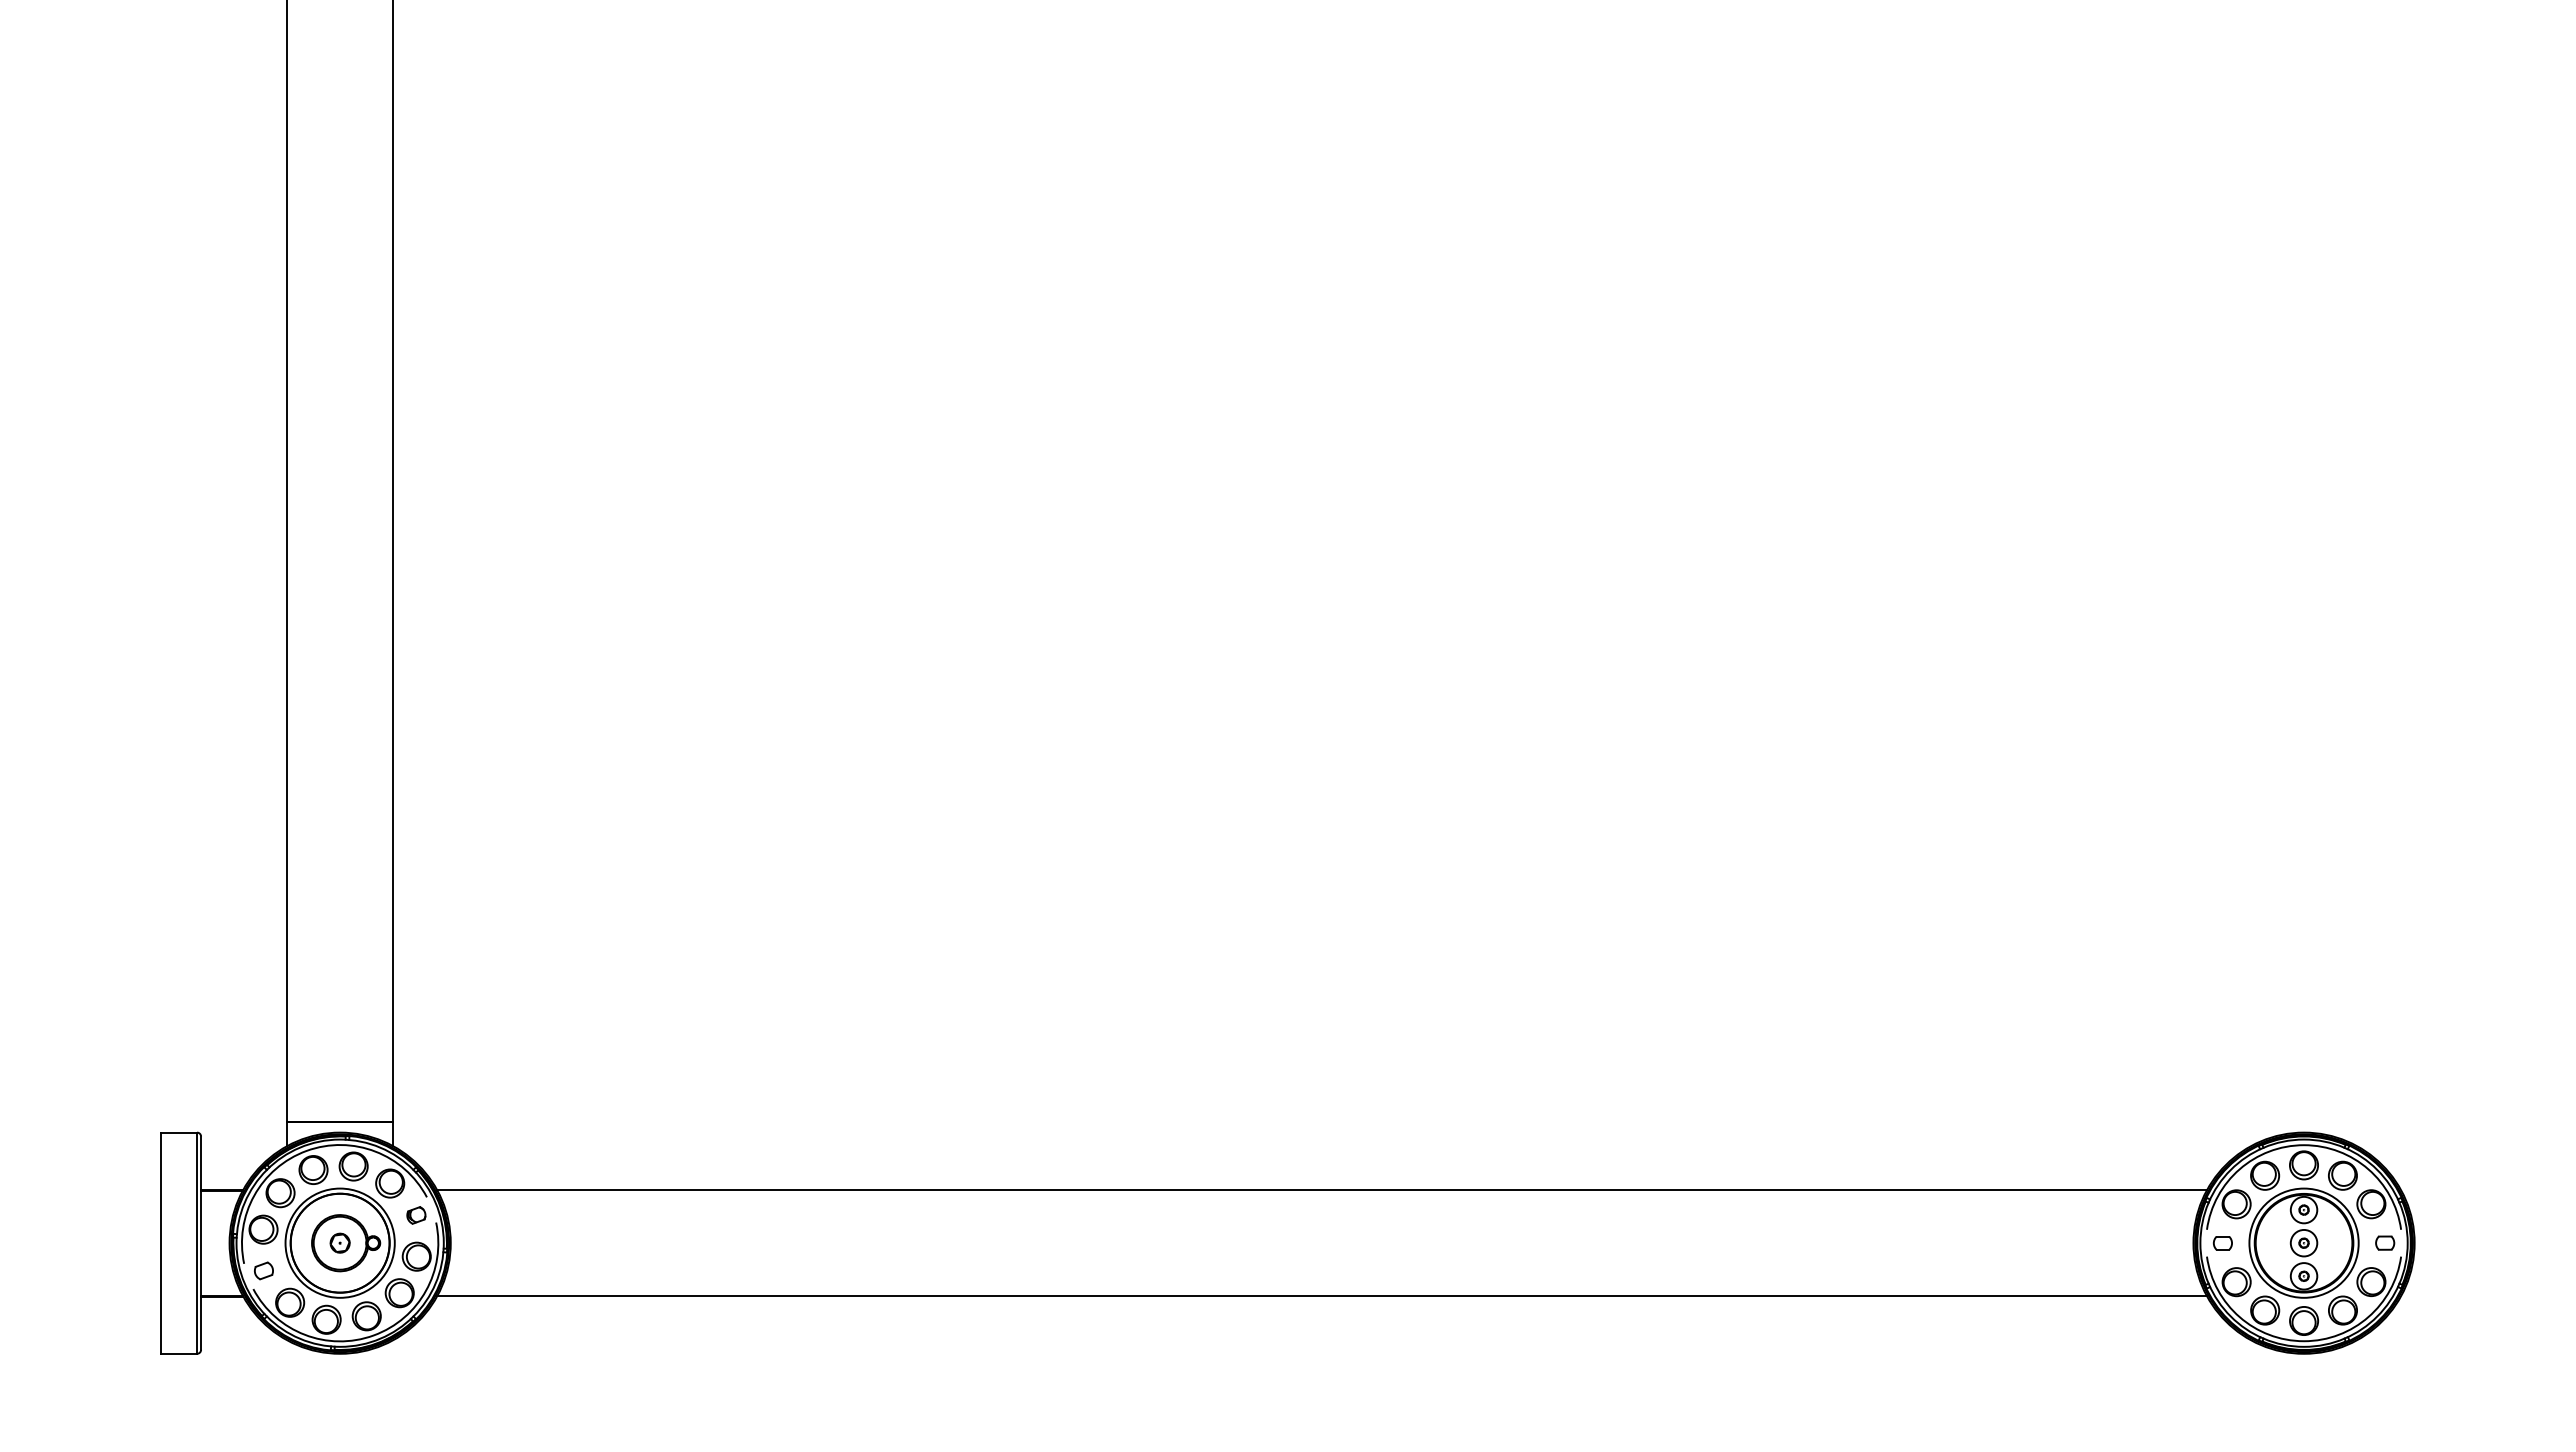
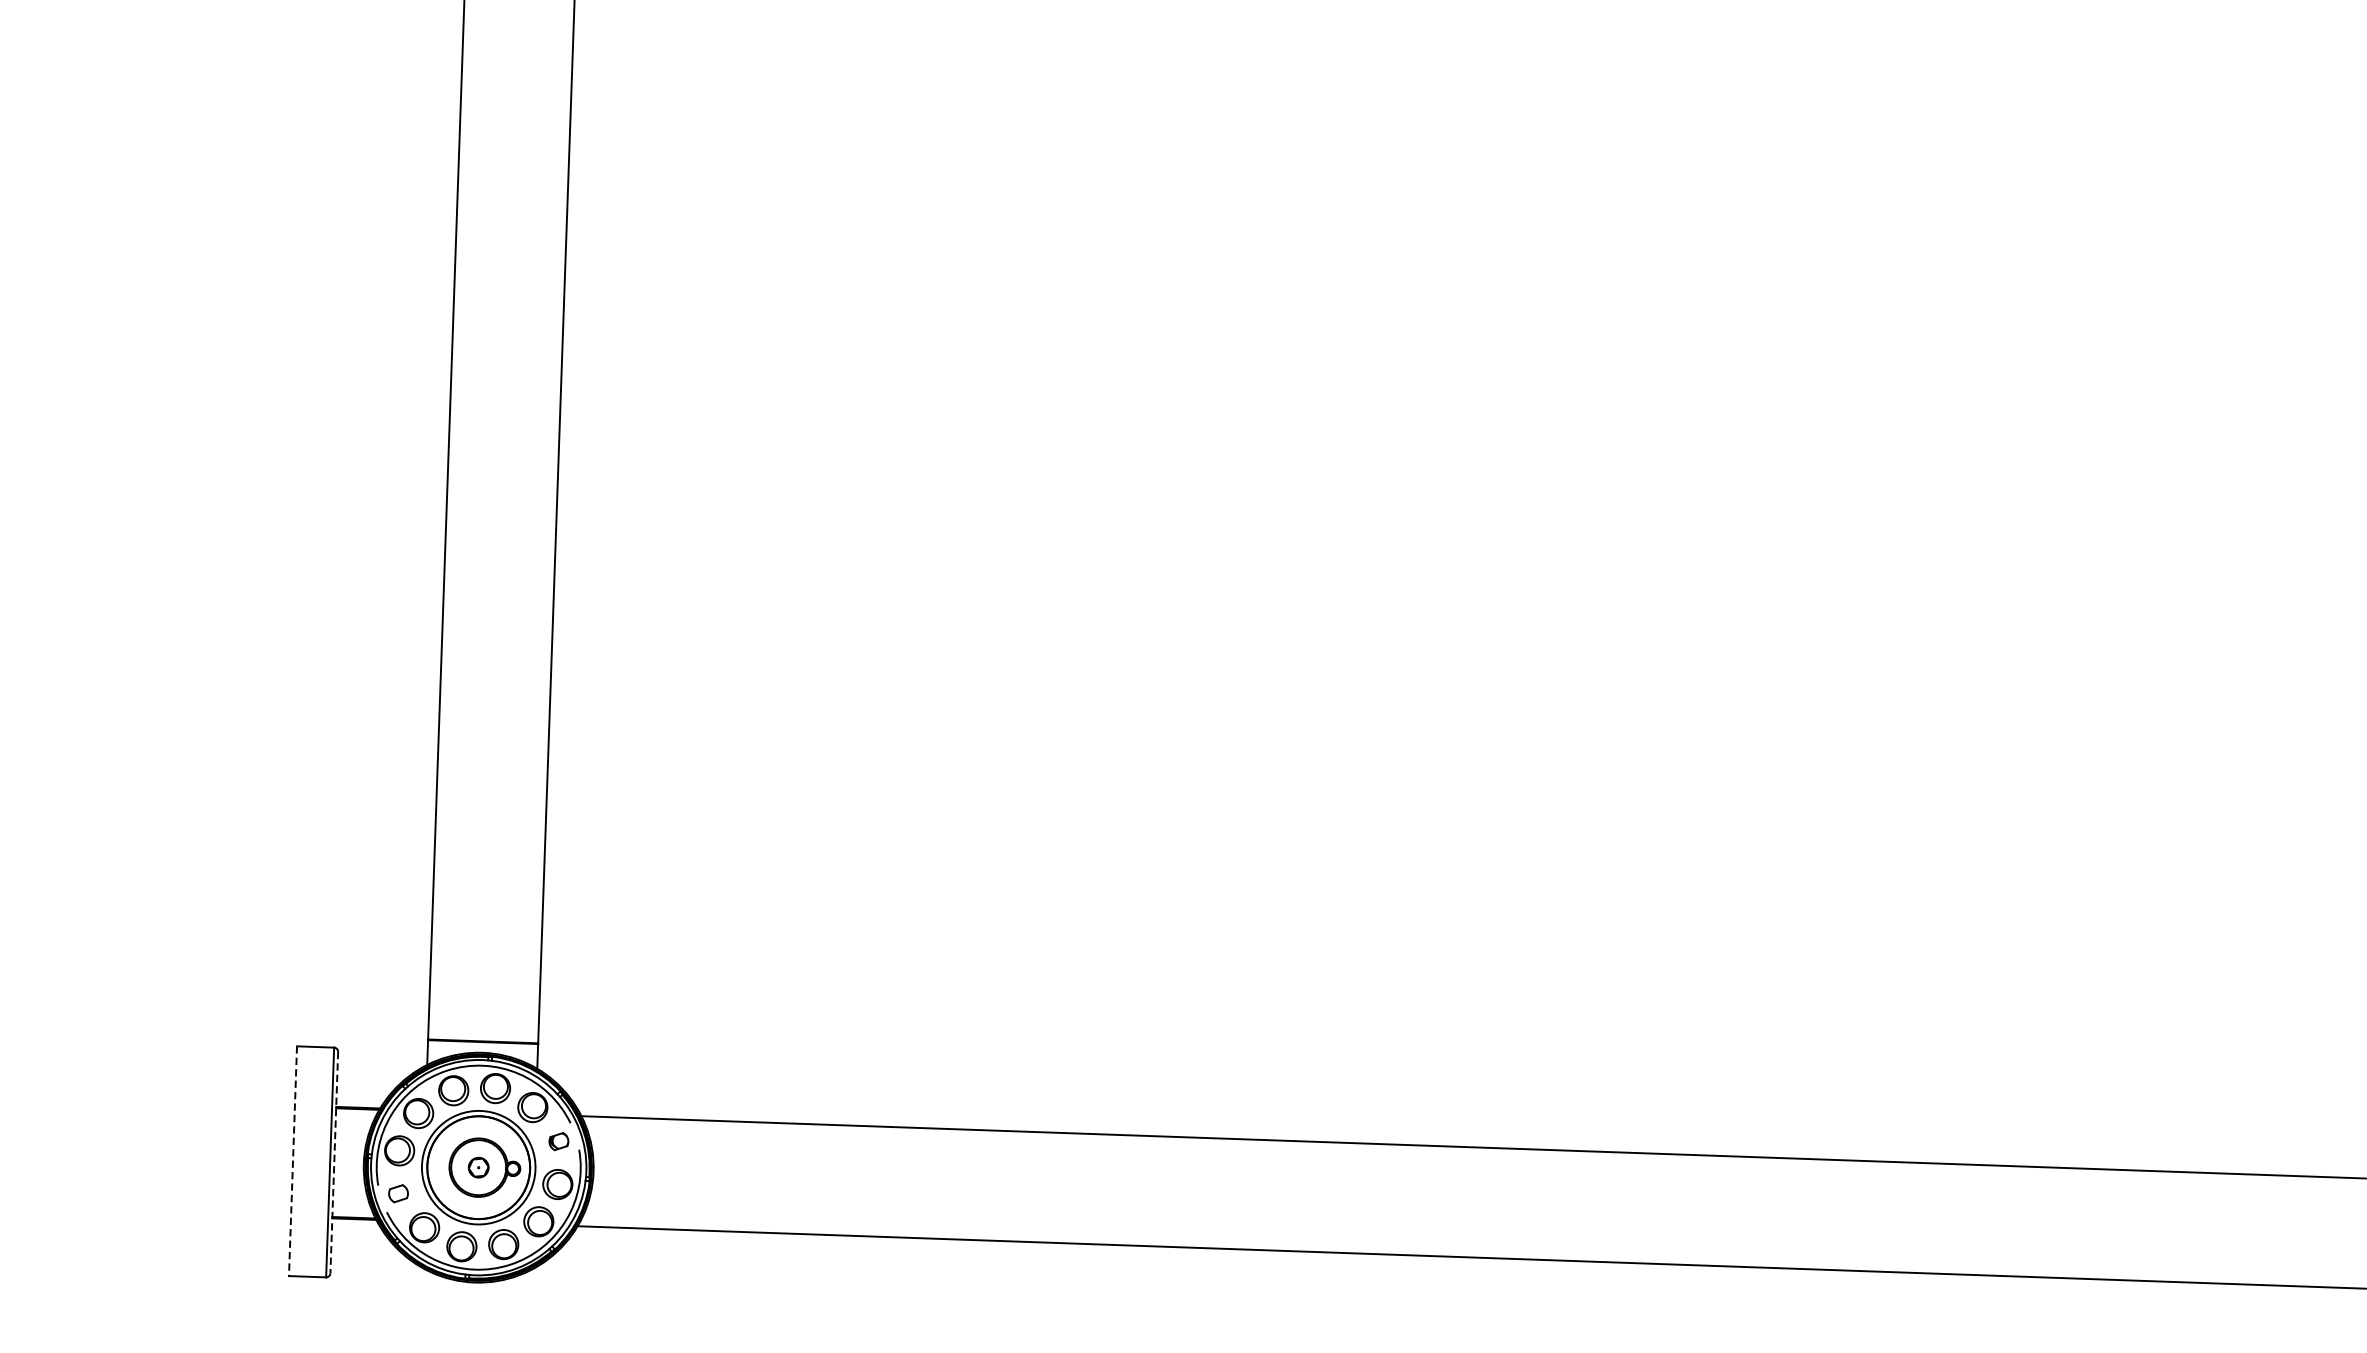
line: (161, 1243) -> (293, 1161), solid -> dashed
line: (201, 1243) -> (334, 1162), solid -> dashed

